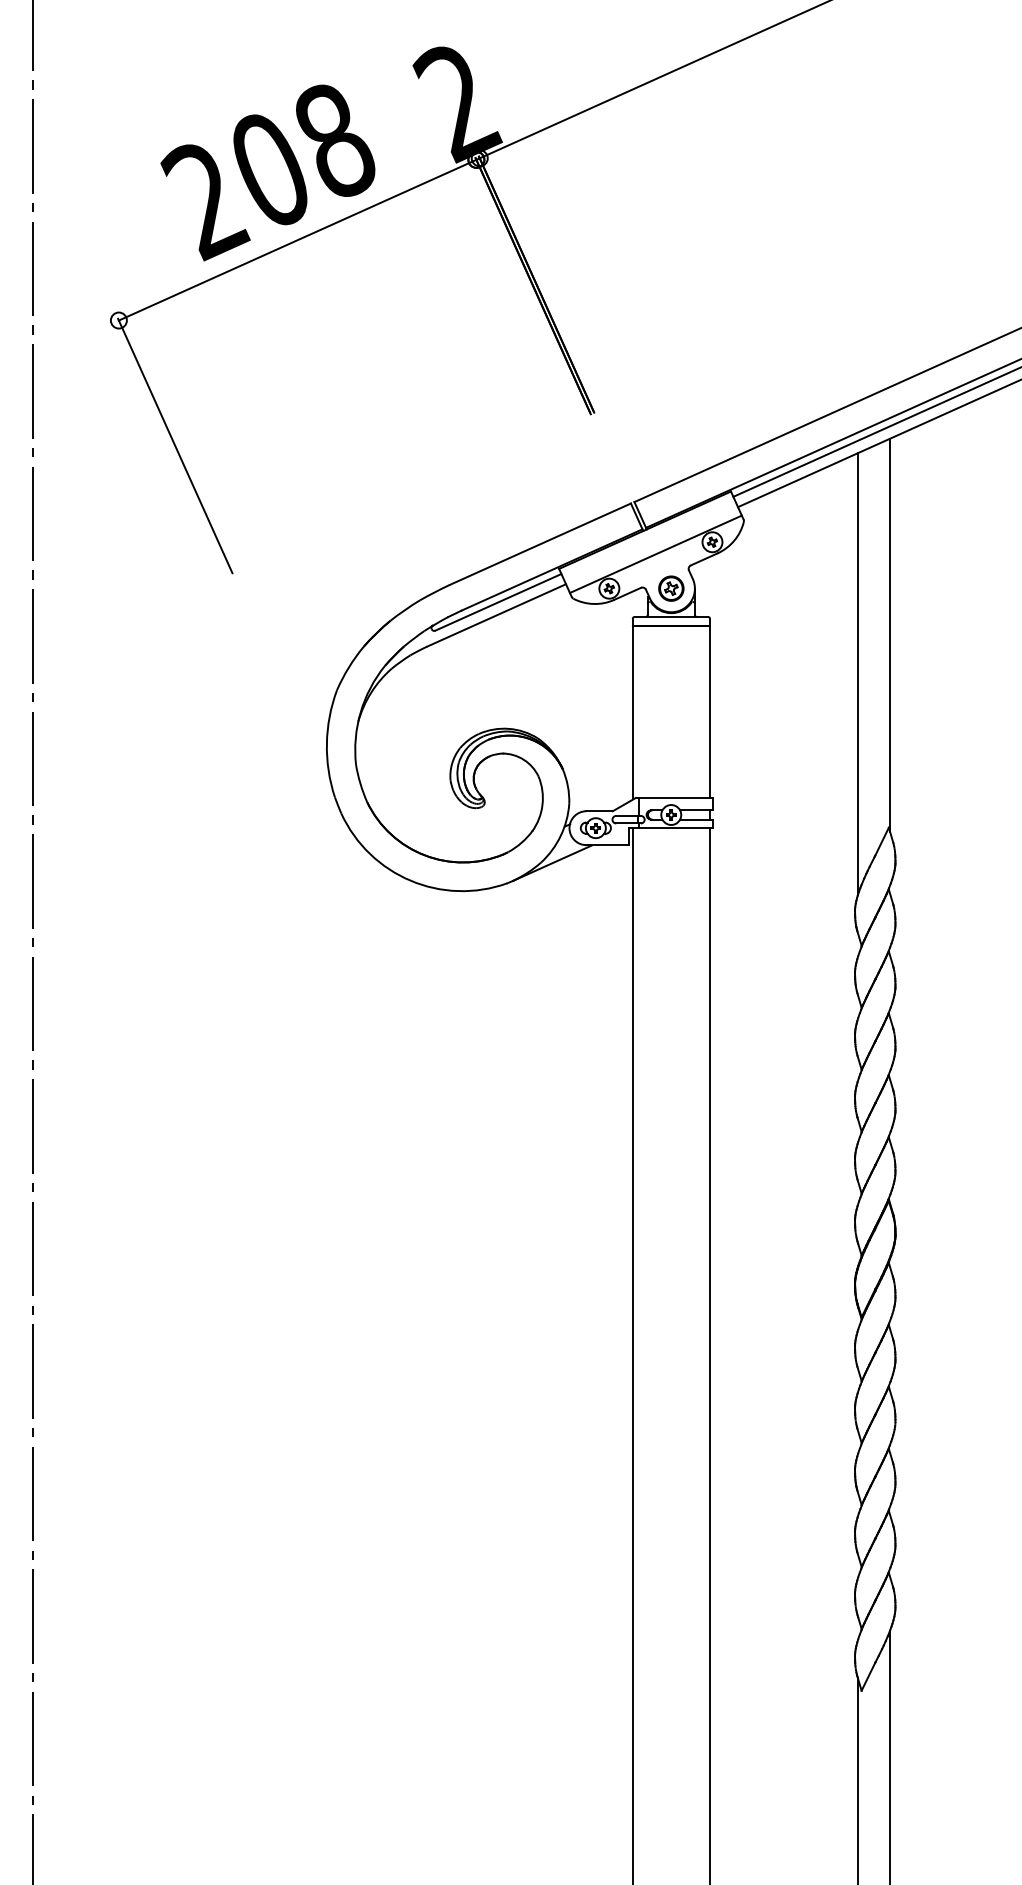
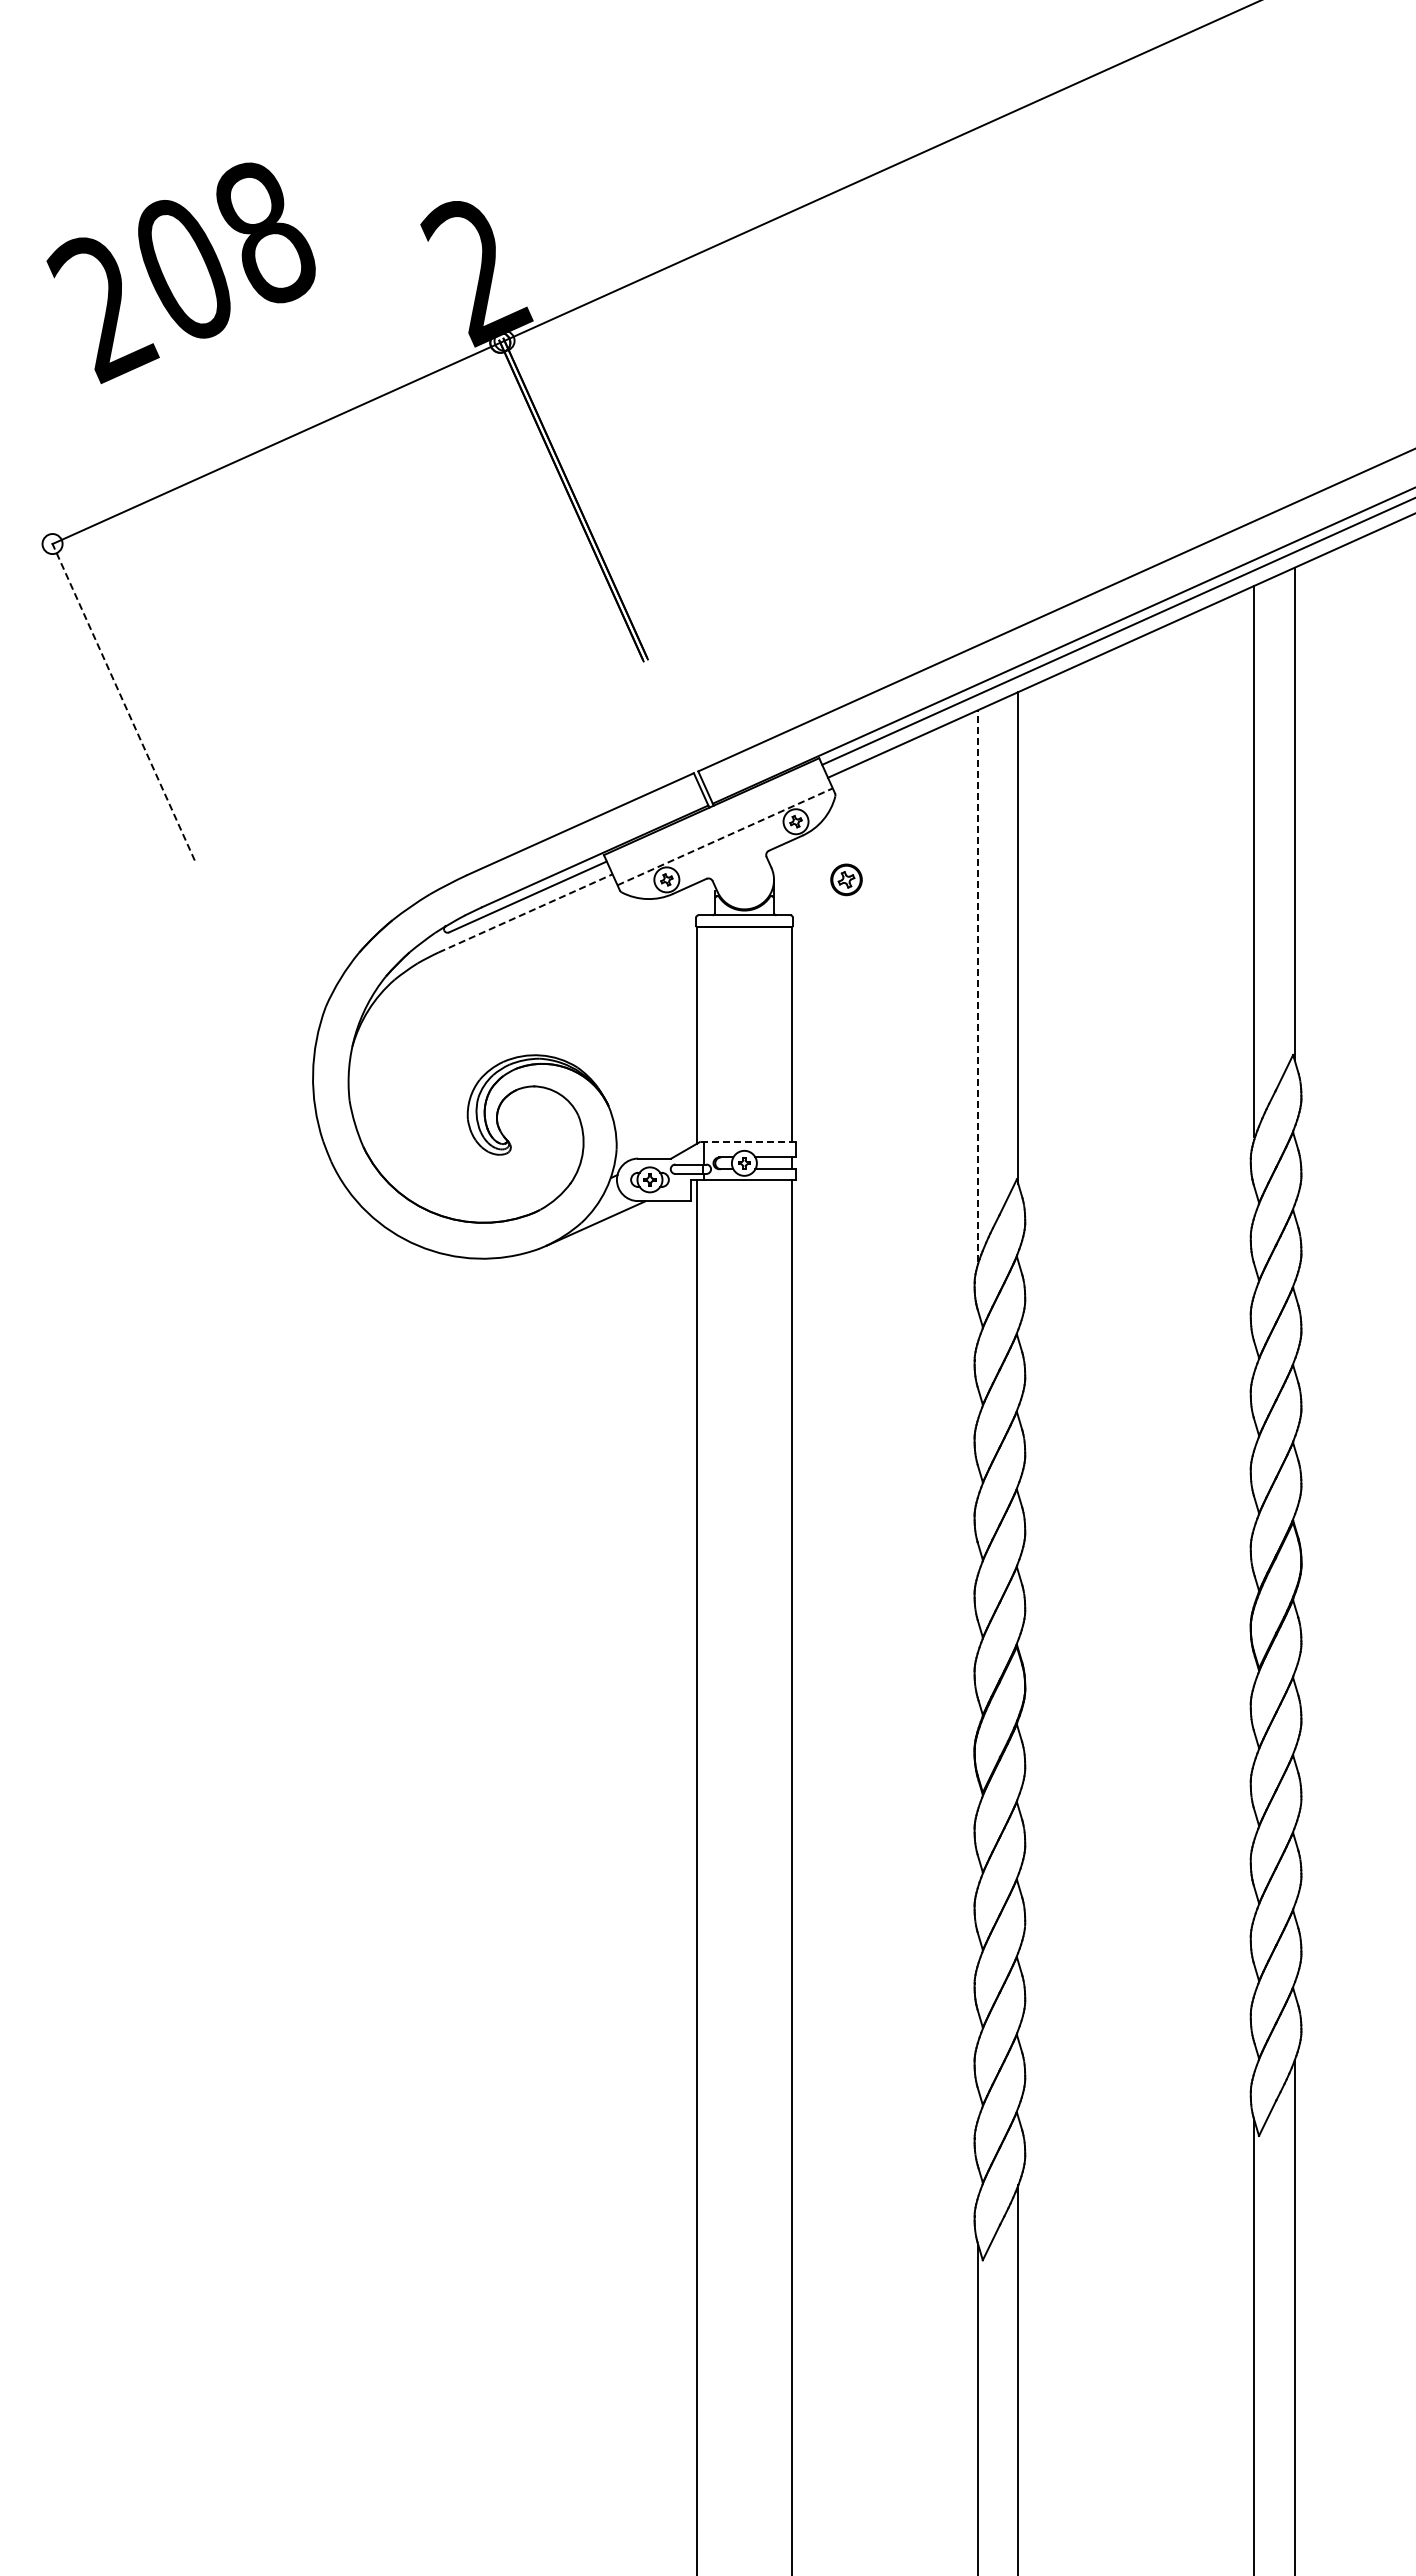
text: (267, 172) -> (180, 272), moved
line: (175, 446) -> (123, 701), solid -> dashed
line: (656, 554) -> (725, 836), solid -> dashed
part: (671, 588) -> (846, 879), moved
line: (497, 615) -> (526, 913), solid -> dashed
line: (858, 673) -> (978, 985), solid -> dashed
line: (673, 798) -> (747, 1142), solid -> dashed

